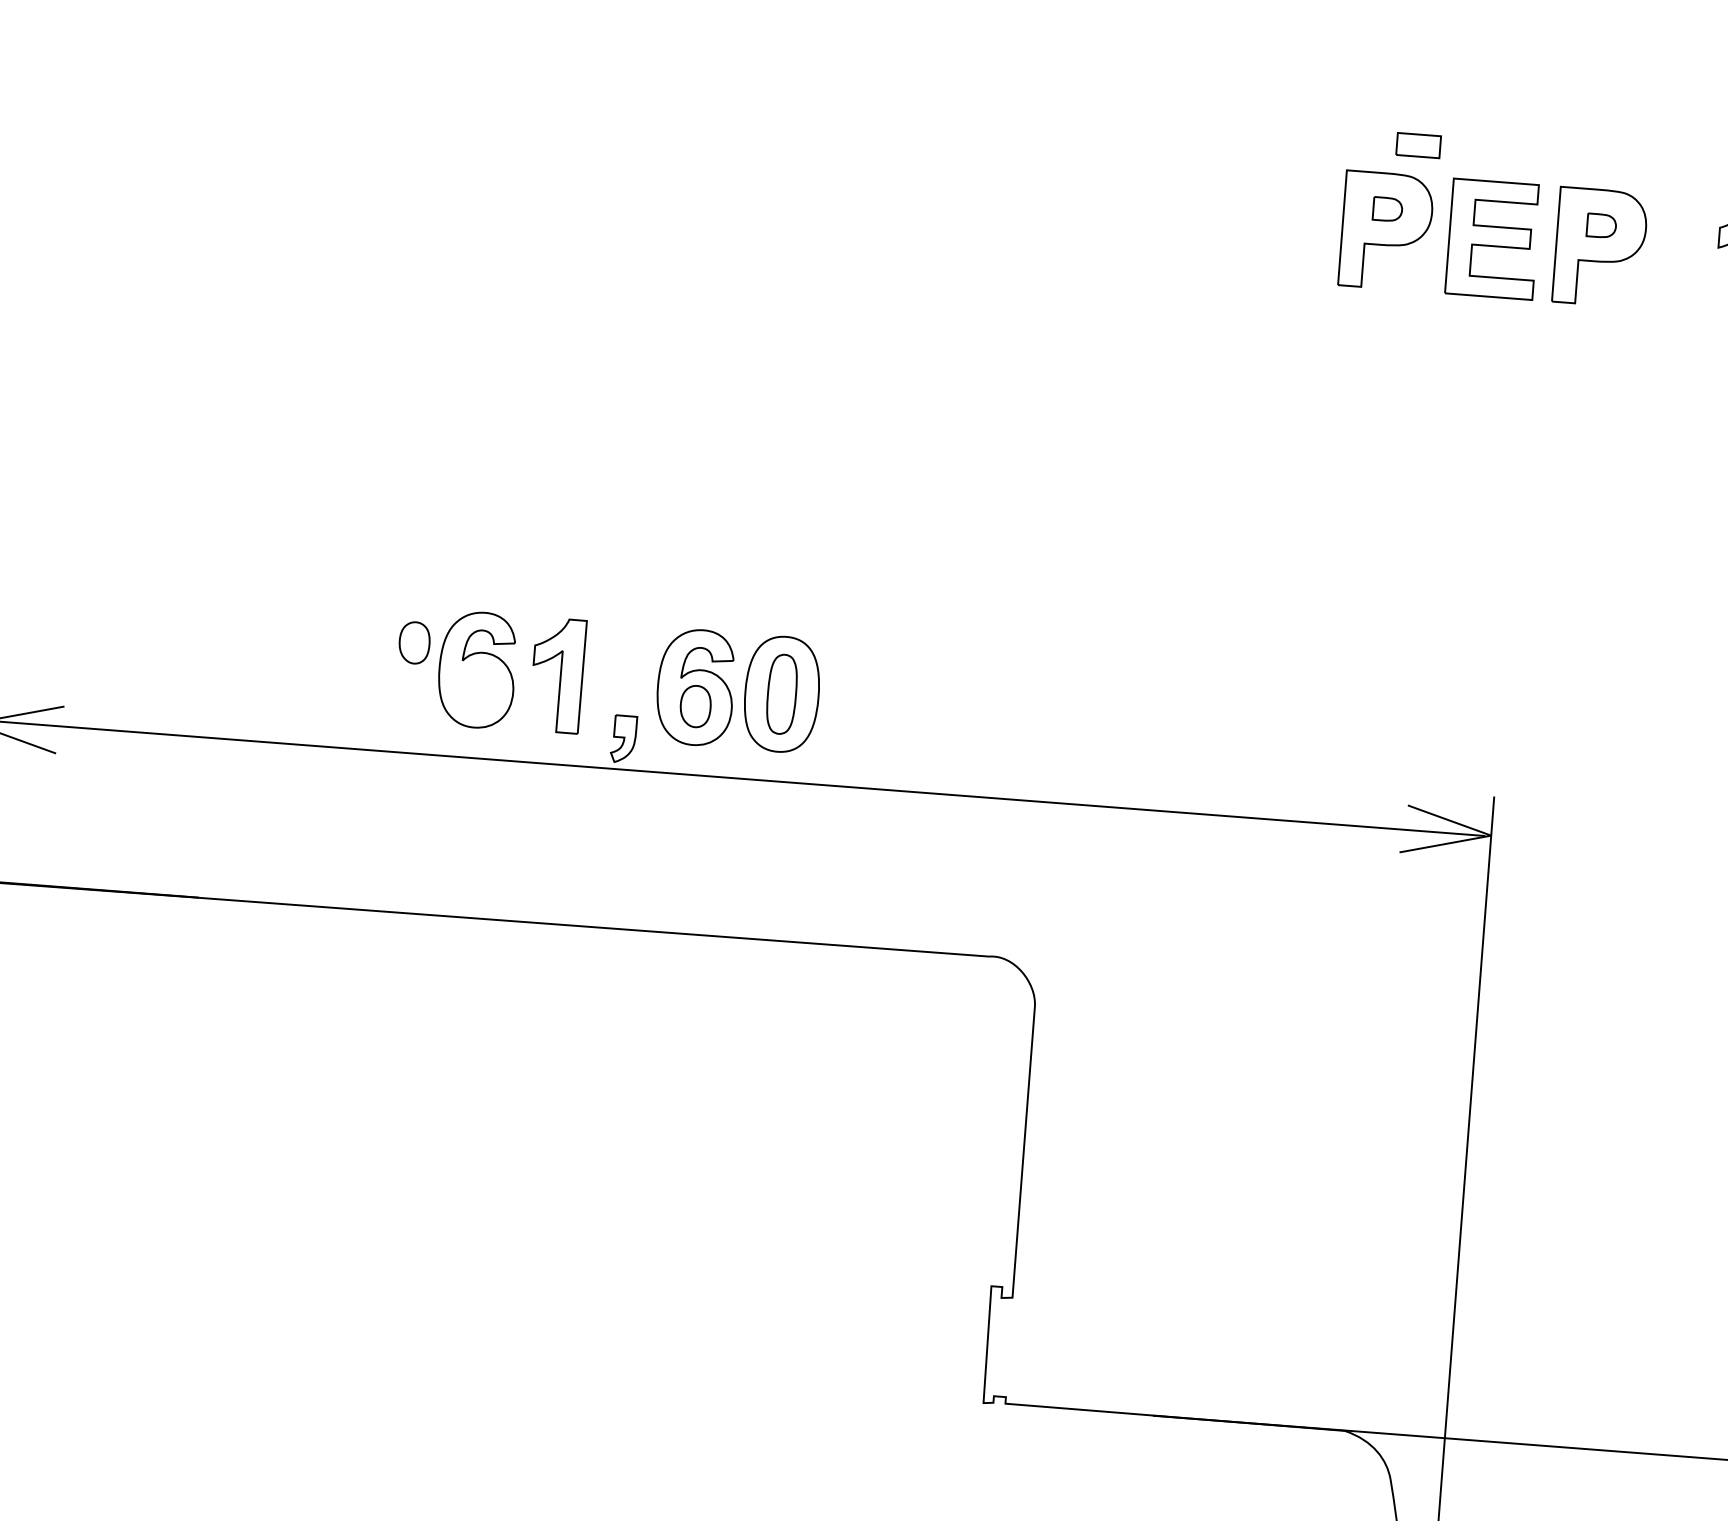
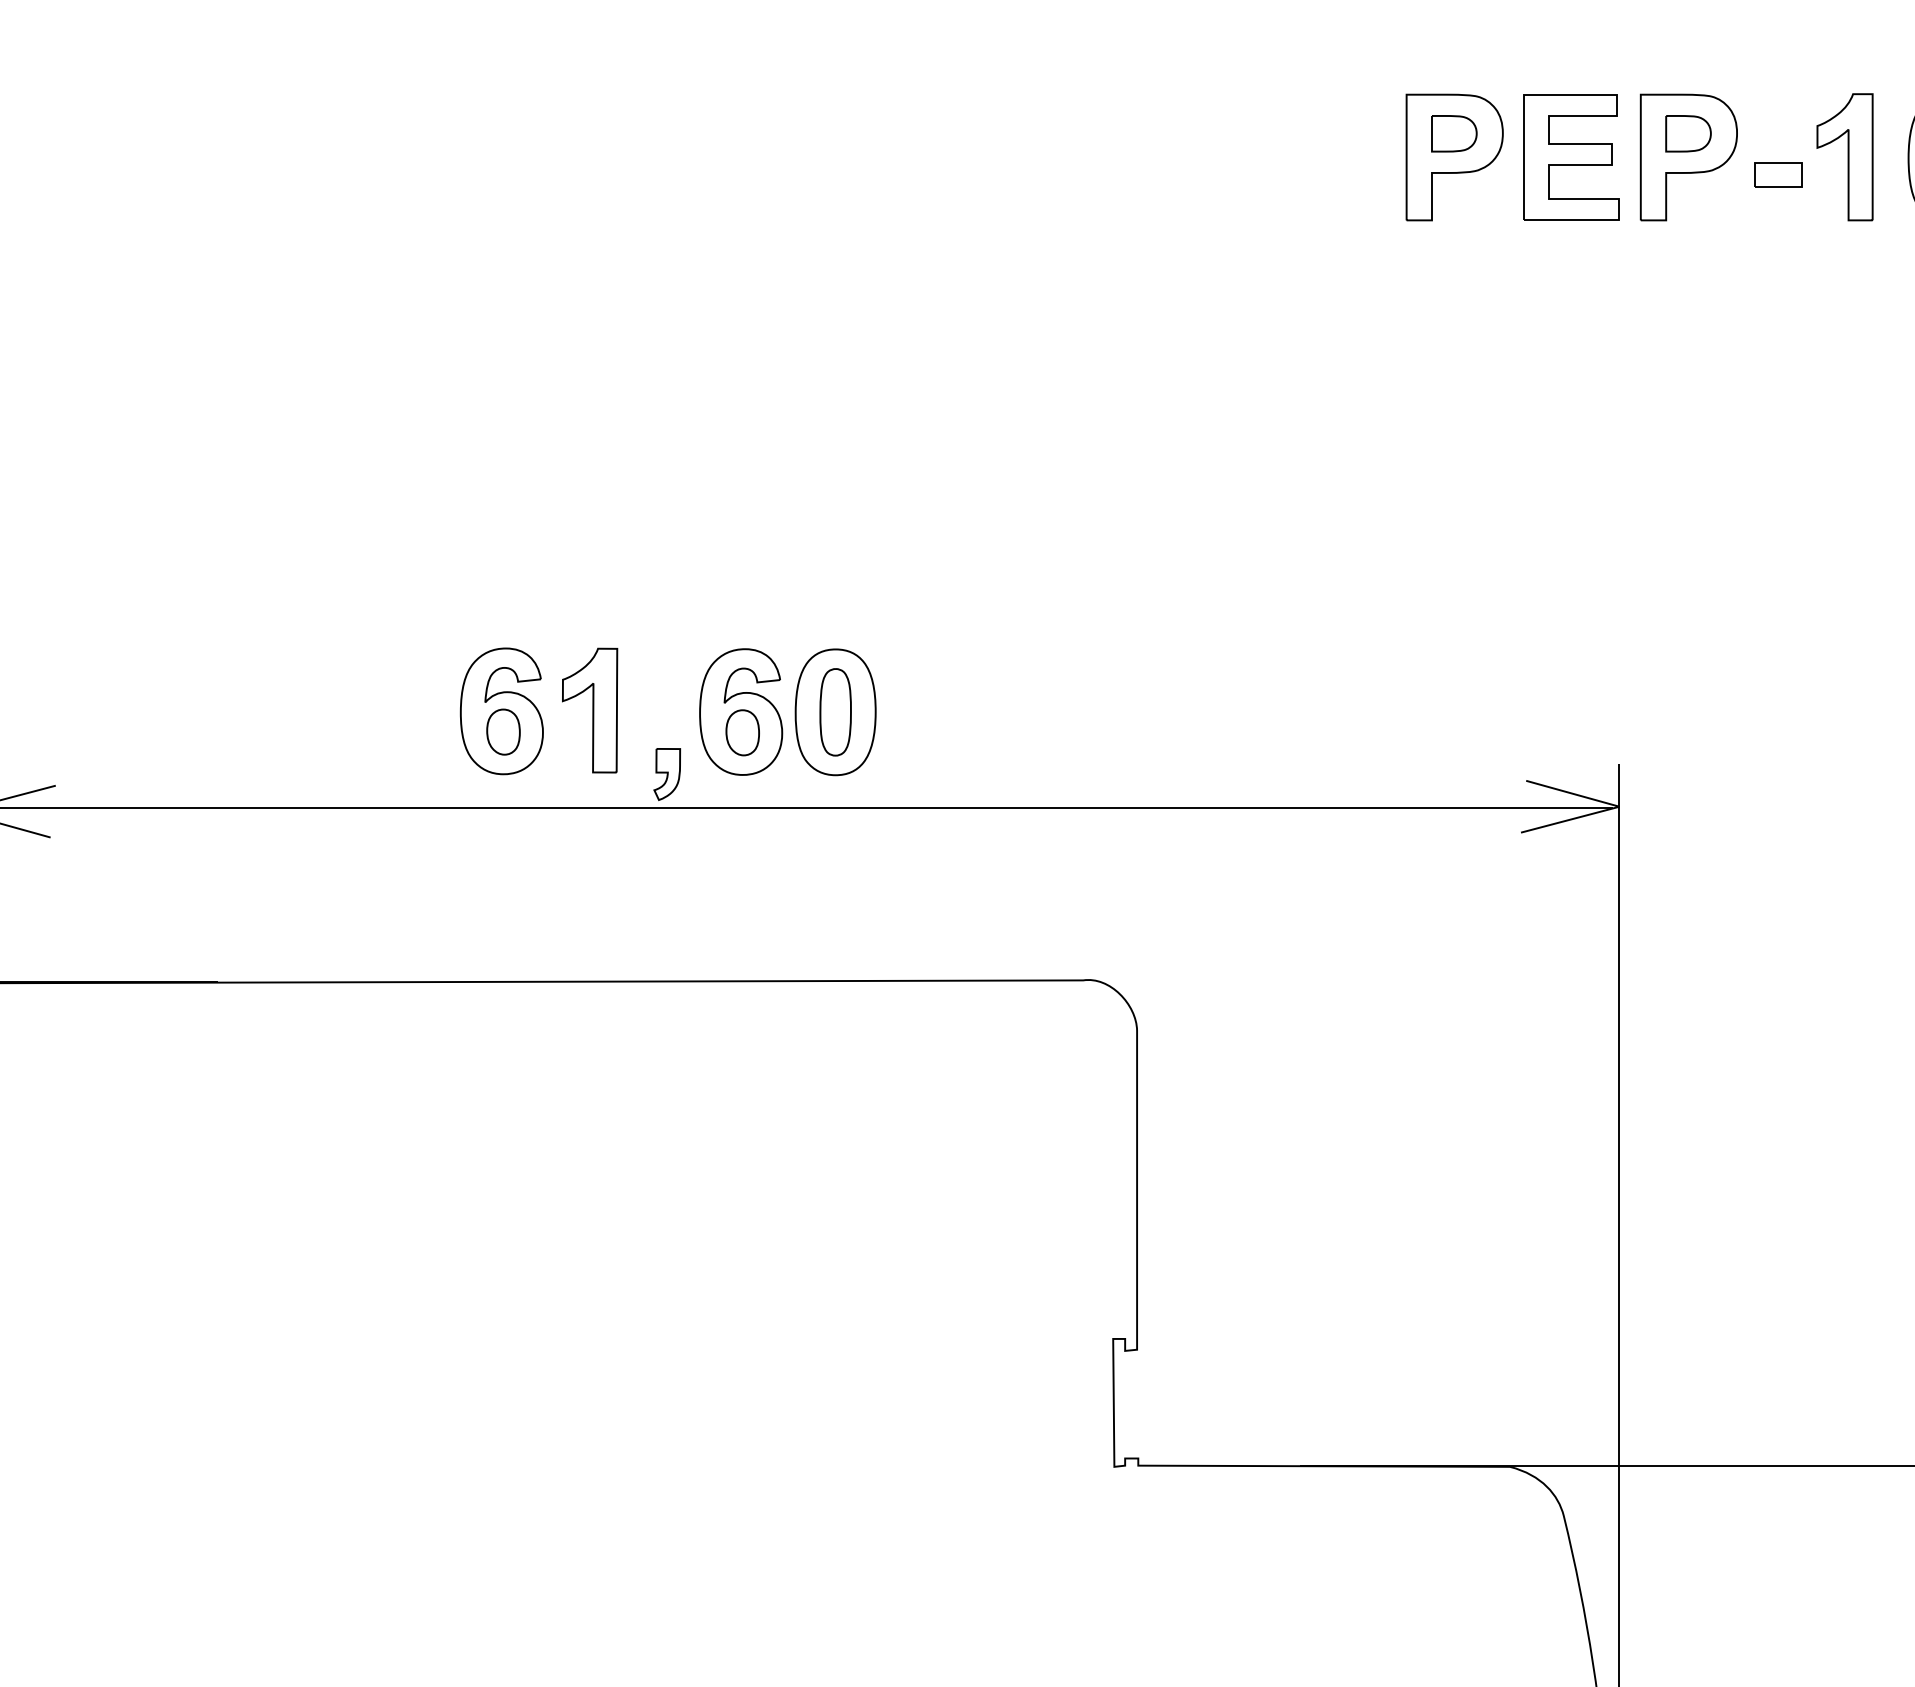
part: (1418, 145) -> (1778, 174), moved
part: (1387, 209) -> (1454, 133), size x1.43
part: (1601, 225) -> (1688, 133), size x1.43
part: (414, 642) -> (503, 731), moved

